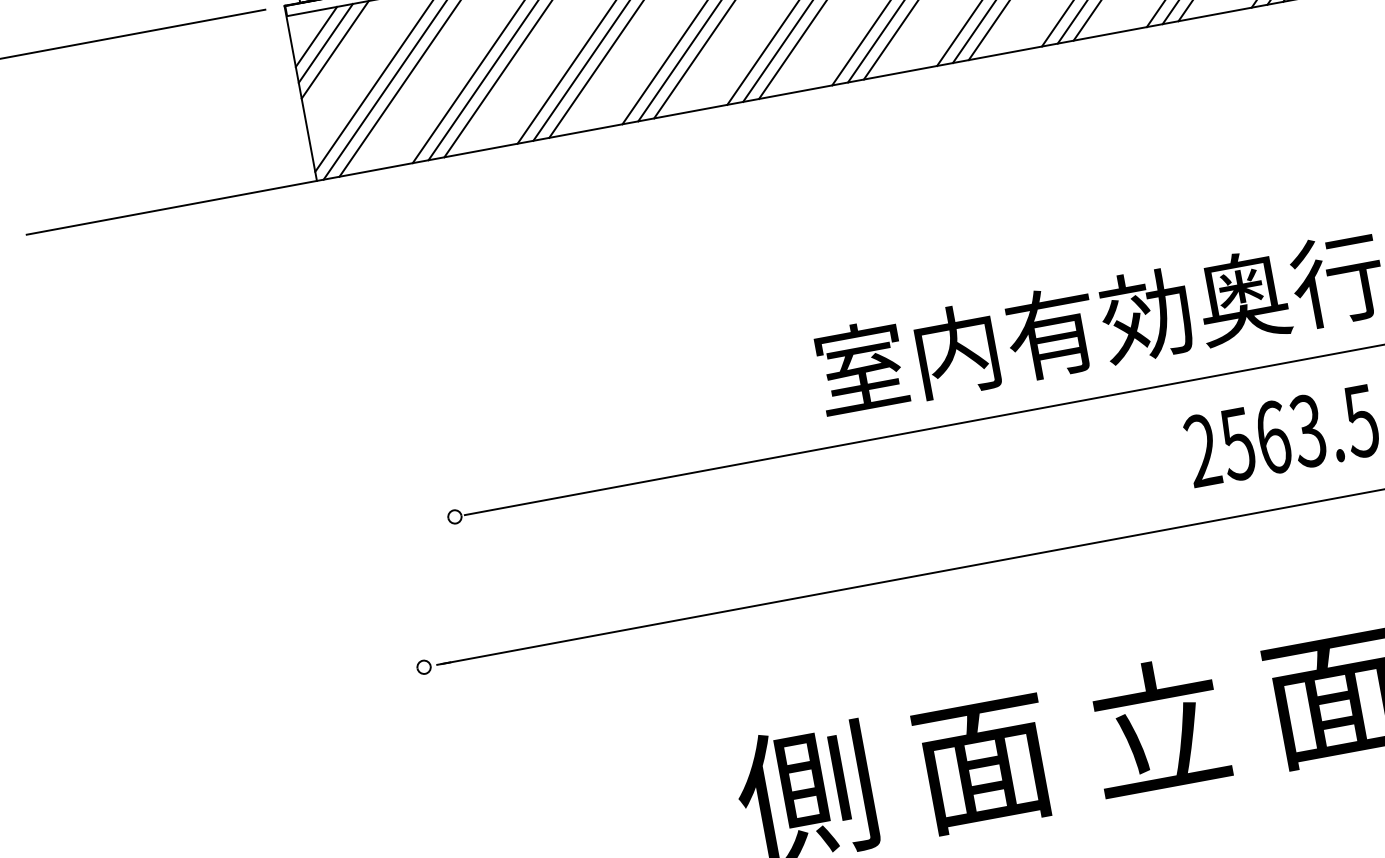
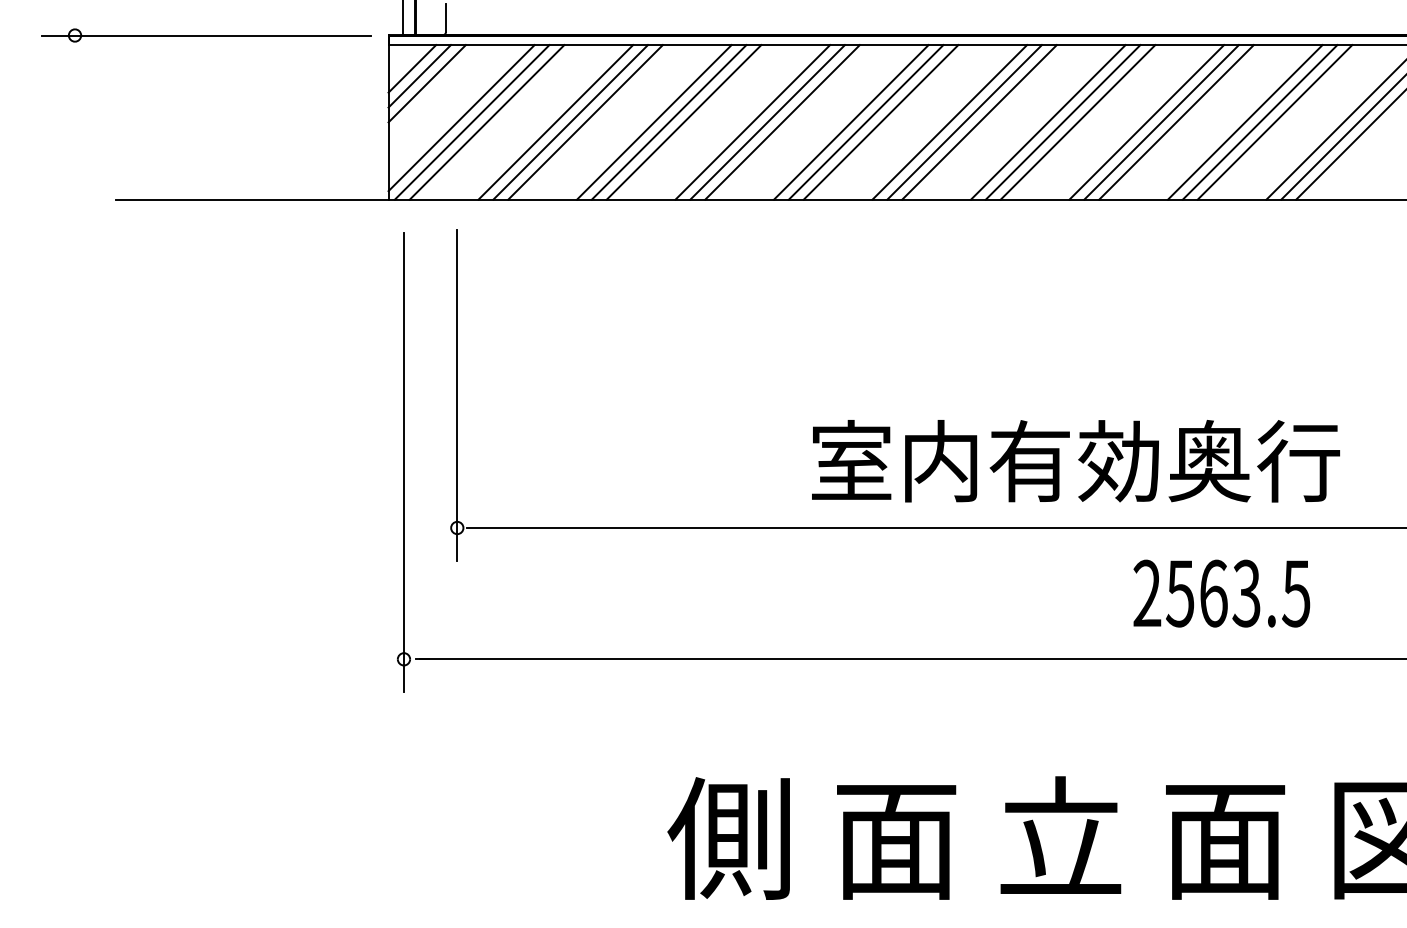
line: (429, 375) -> (457, 395), added
line: (384, 457) -> (403, 462), added

